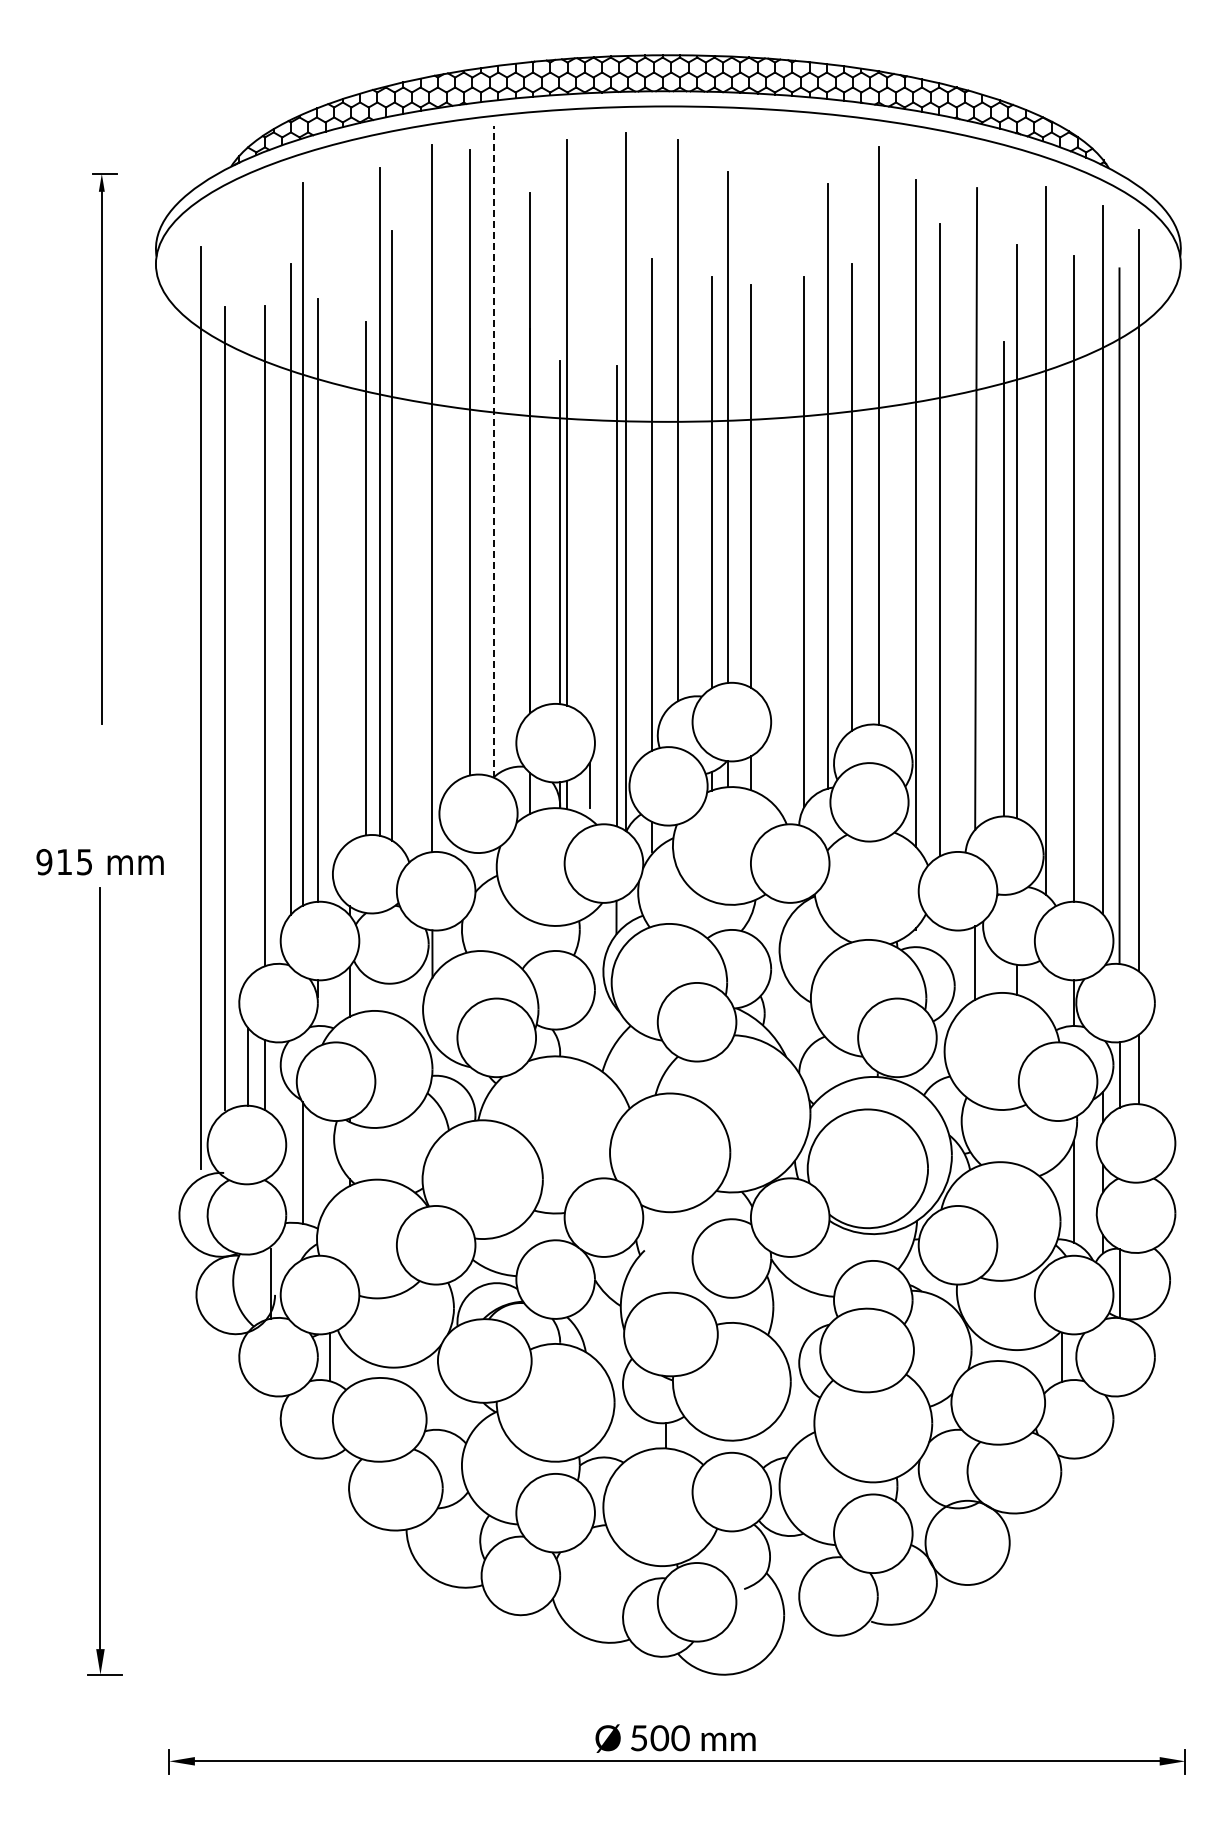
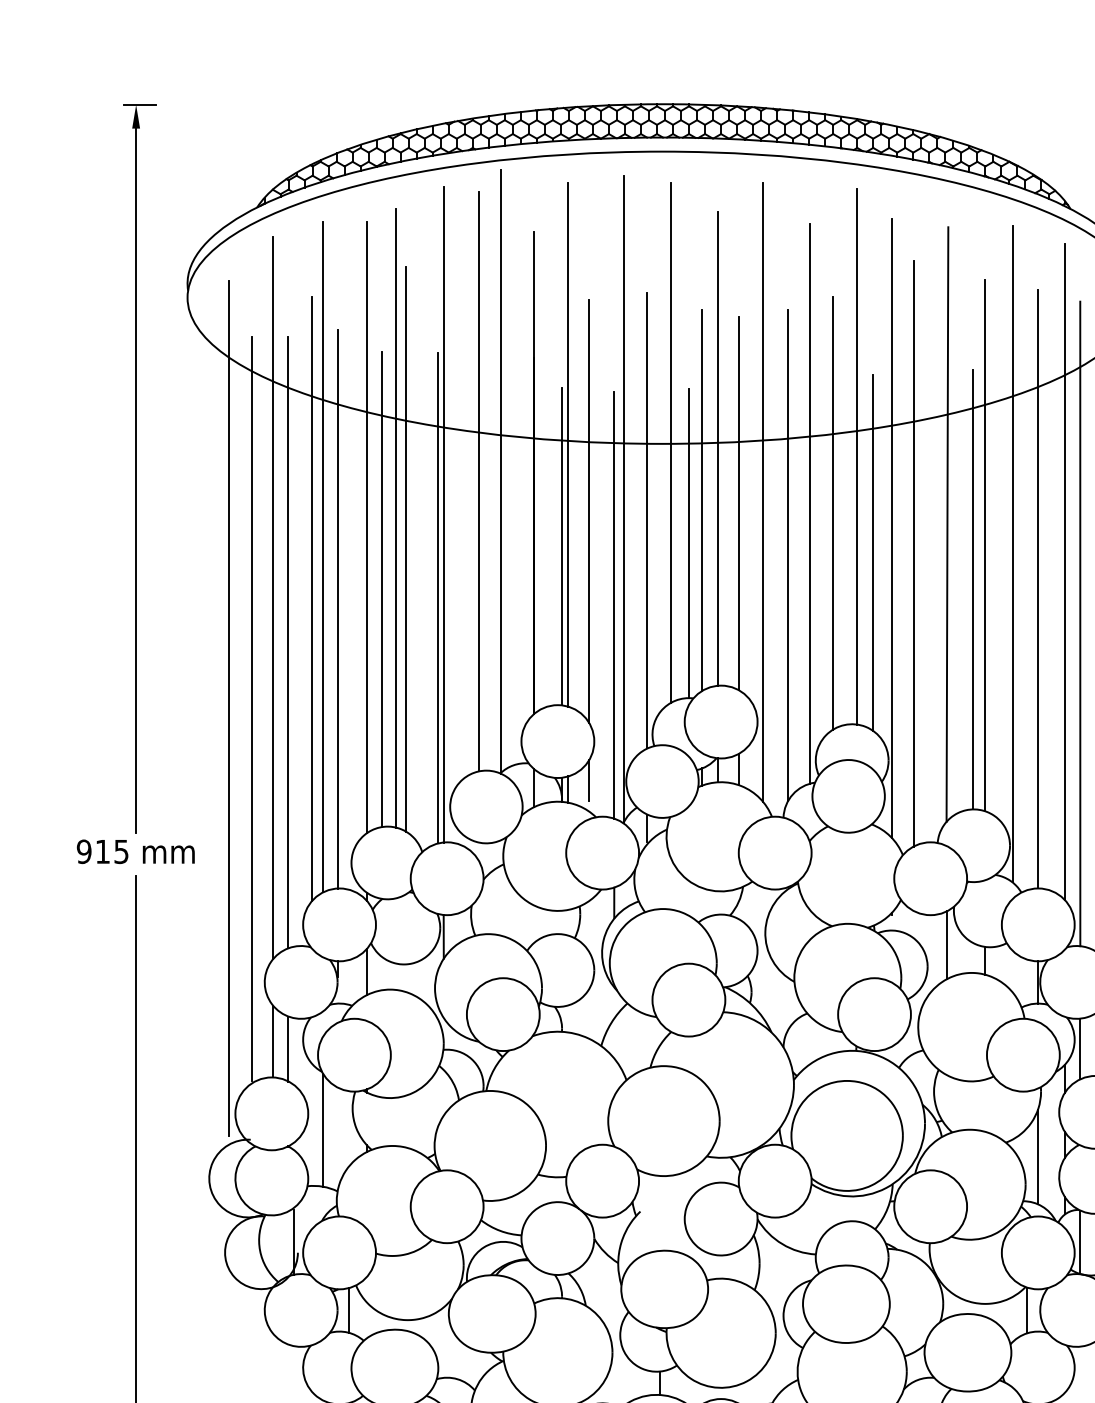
part: (104, 448) -> (139, 468), size x1.43
line: (493, 451) -> (500, 471), dashed -> solid
line: (777, 474) -> (763, 492), added
line: (589, 494) -> (589, 511), added
line: (349, 511) -> (366, 526), added
line: (696, 529) -> (688, 543), added
line: (895, 539) -> (872, 552), added
line: (248, 588) -> (273, 598), added
line: (426, 588) -> (438, 598), added

